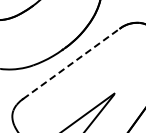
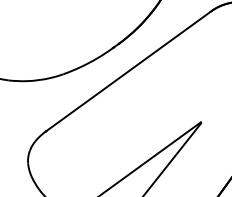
line: (71, 63) -> (128, 71), dashed -> solid

